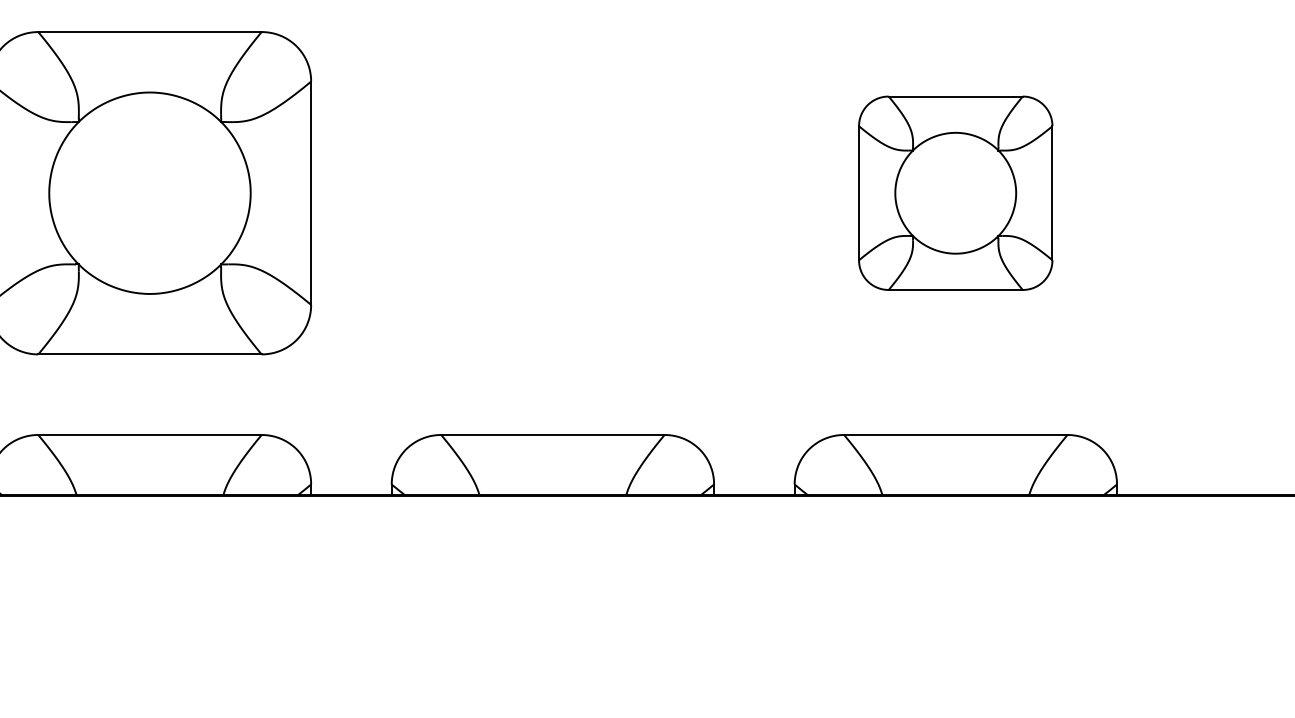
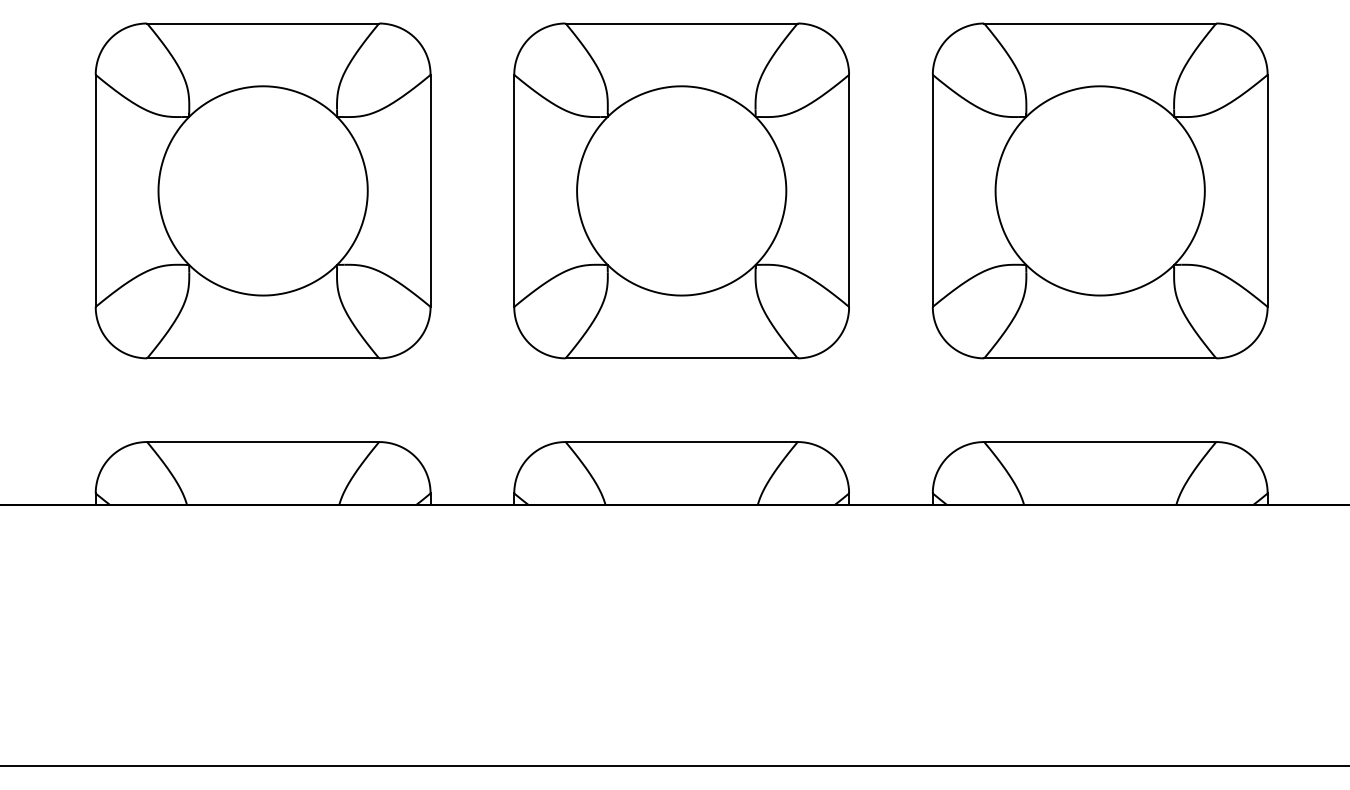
part: (552, 192) -> (681, 190), added
part: (955, 192) -> (1099, 190), size x1.67

